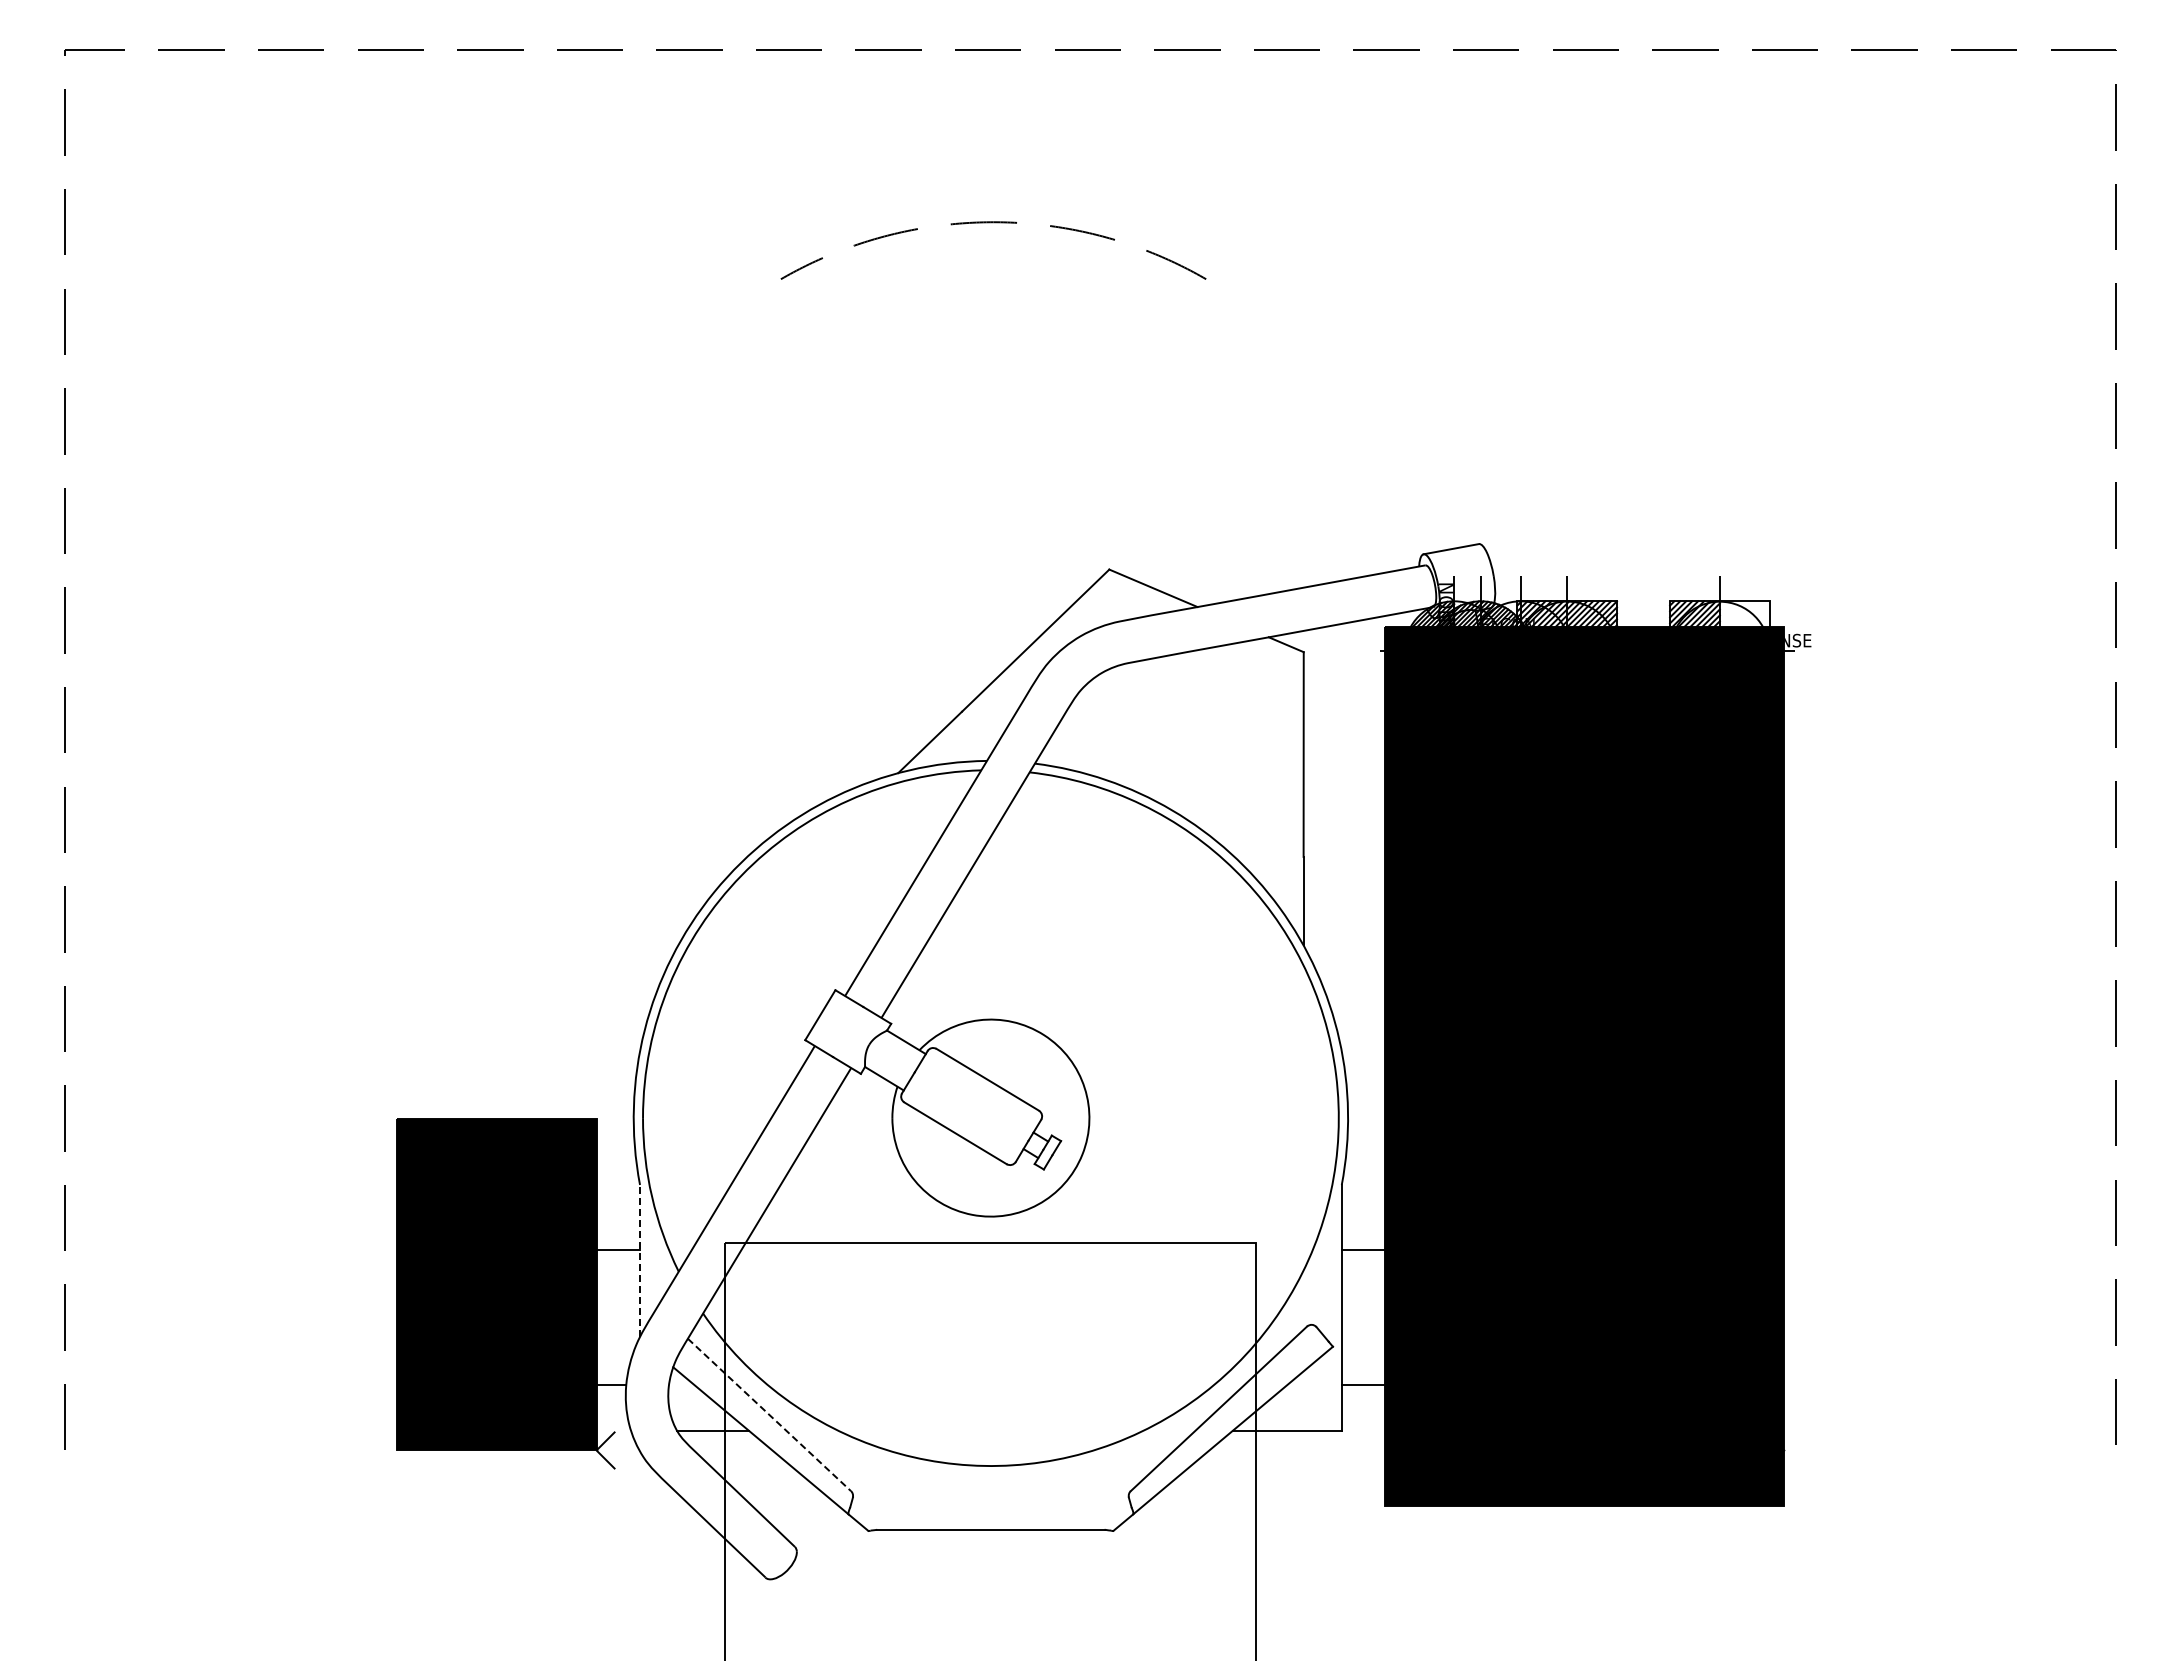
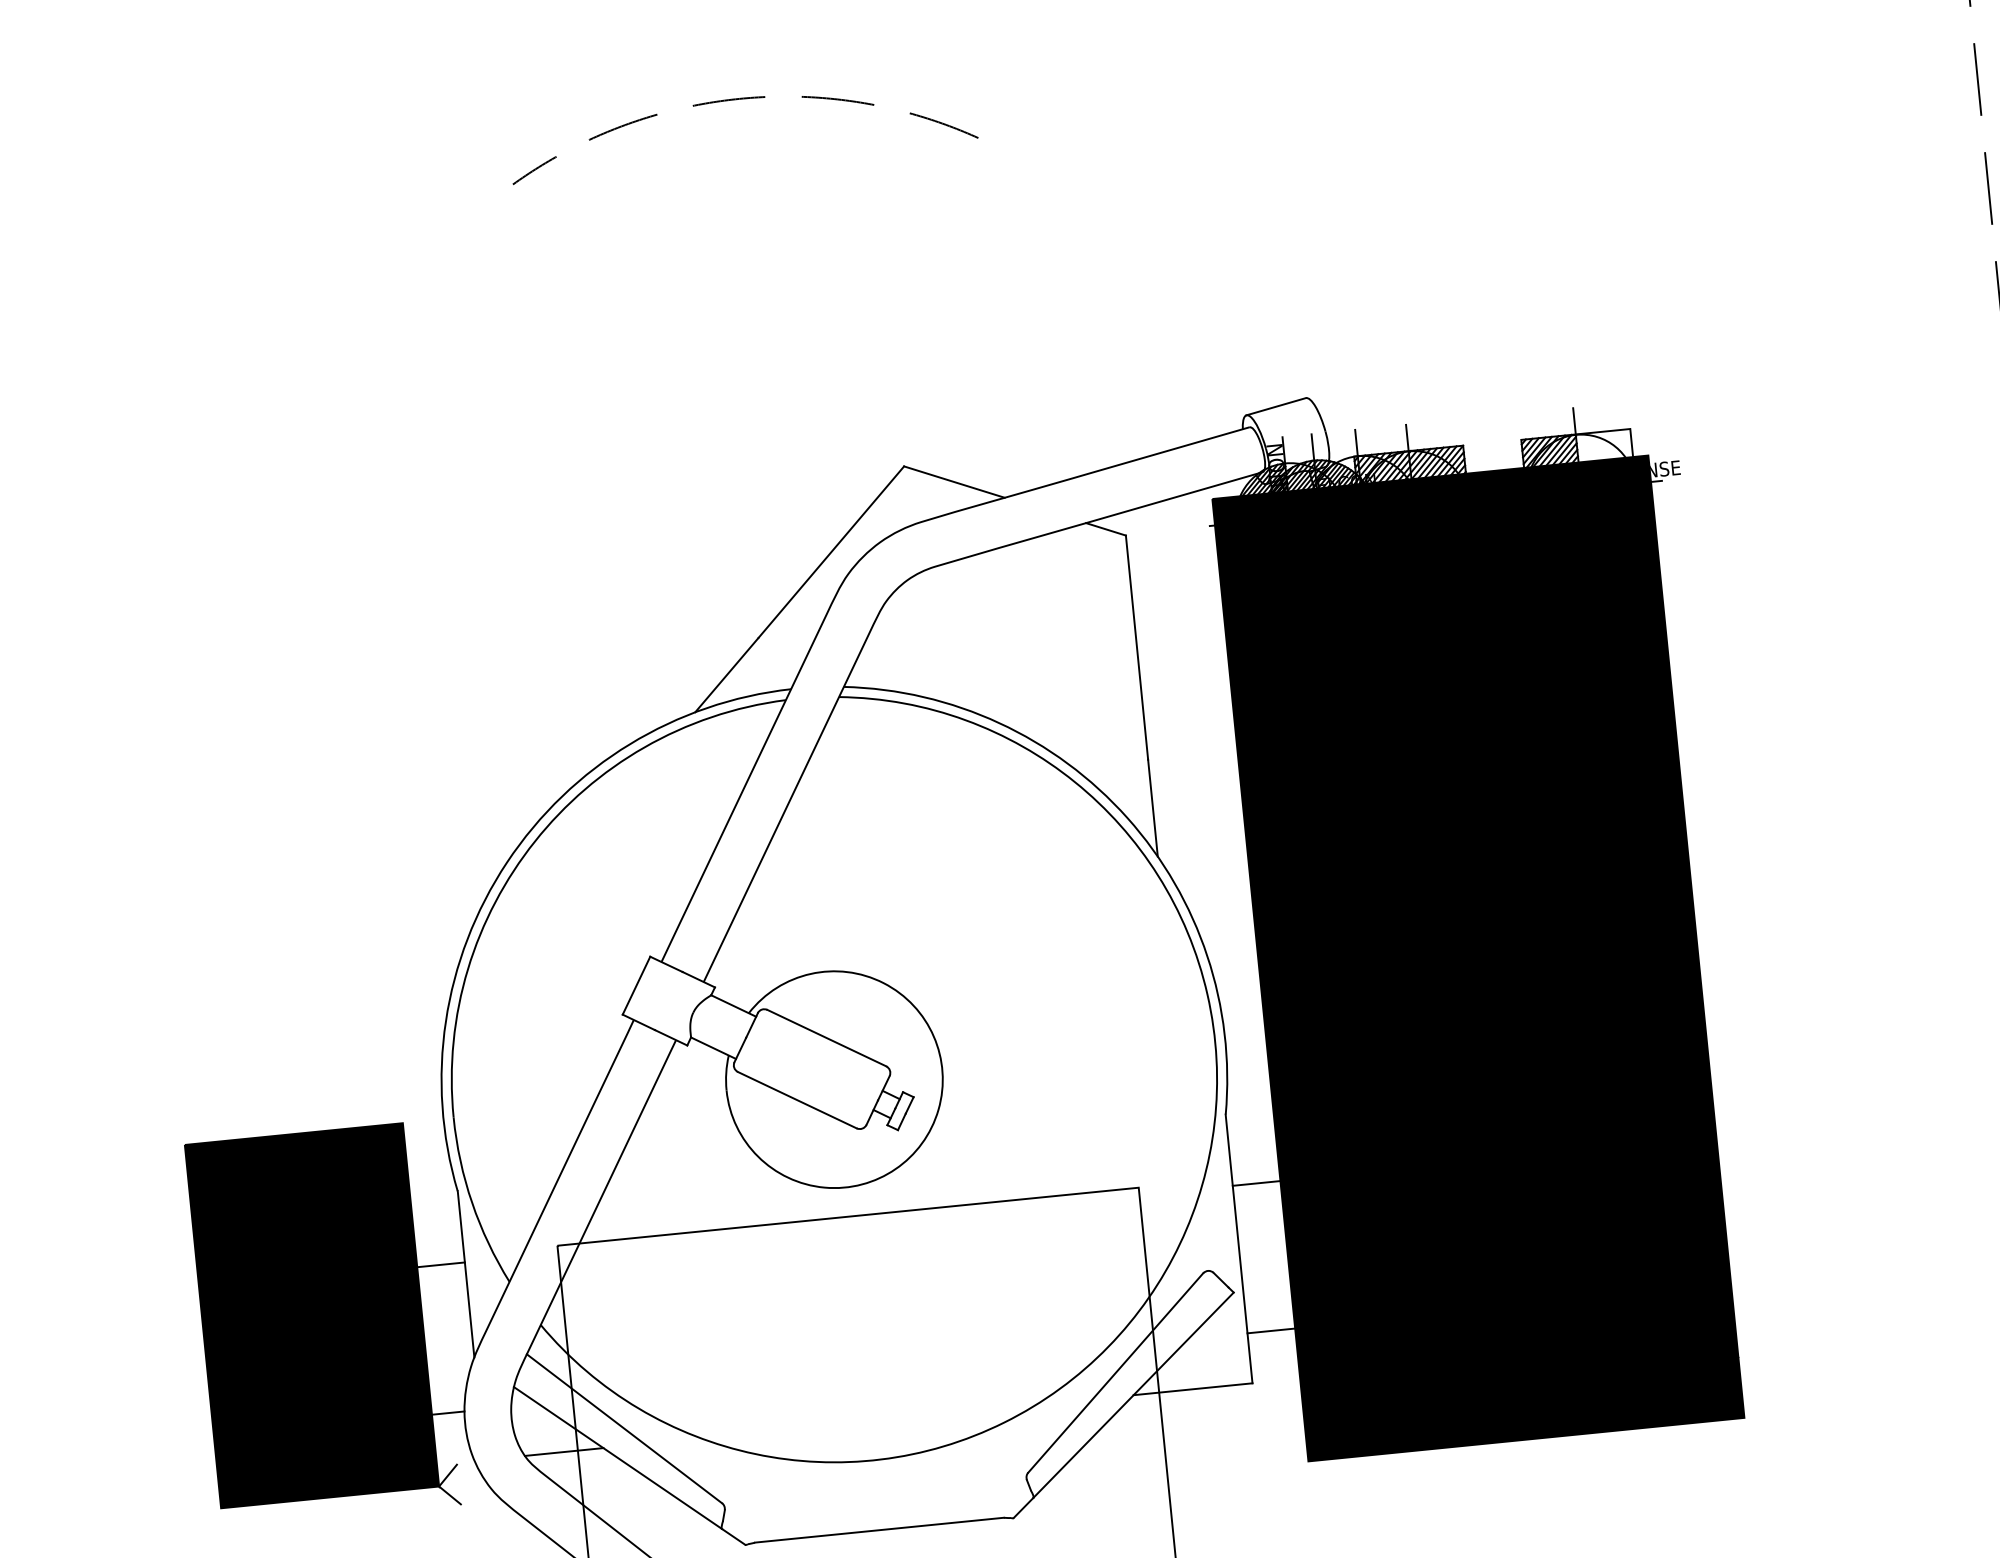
line: (640, 1260) -> (466, 1273), dashed -> solid
line: (769, 1414) -> (624, 1428), dashed -> solid

